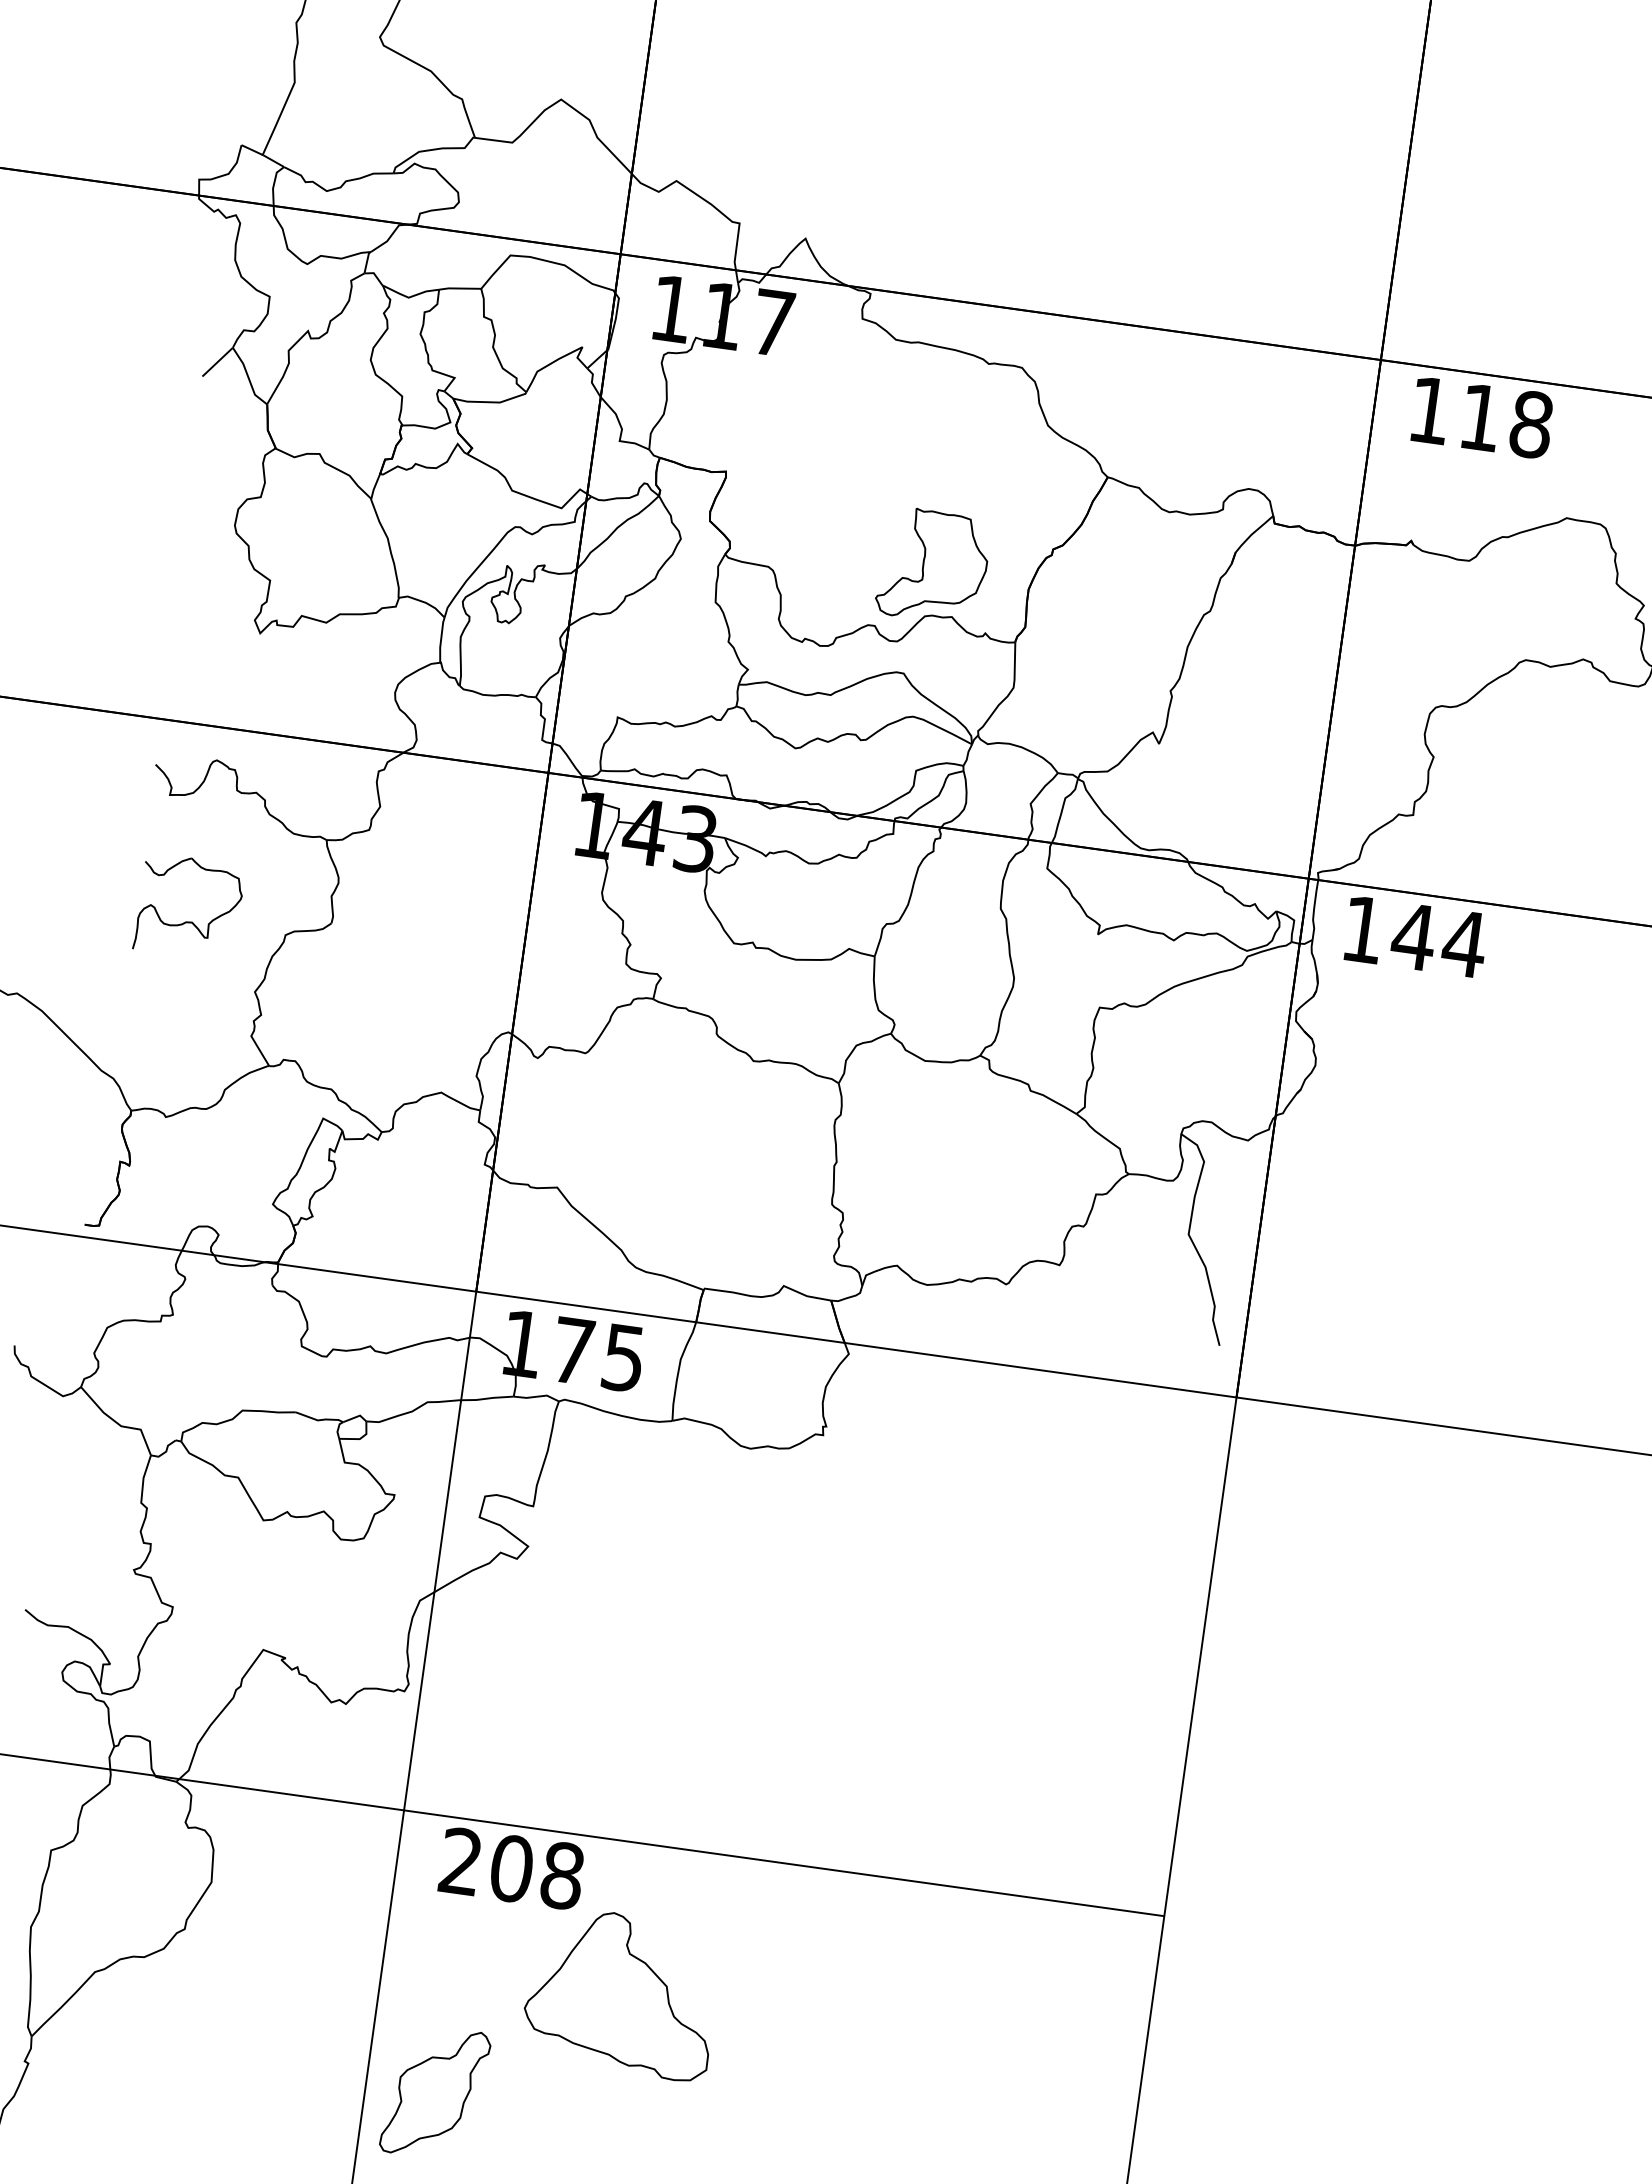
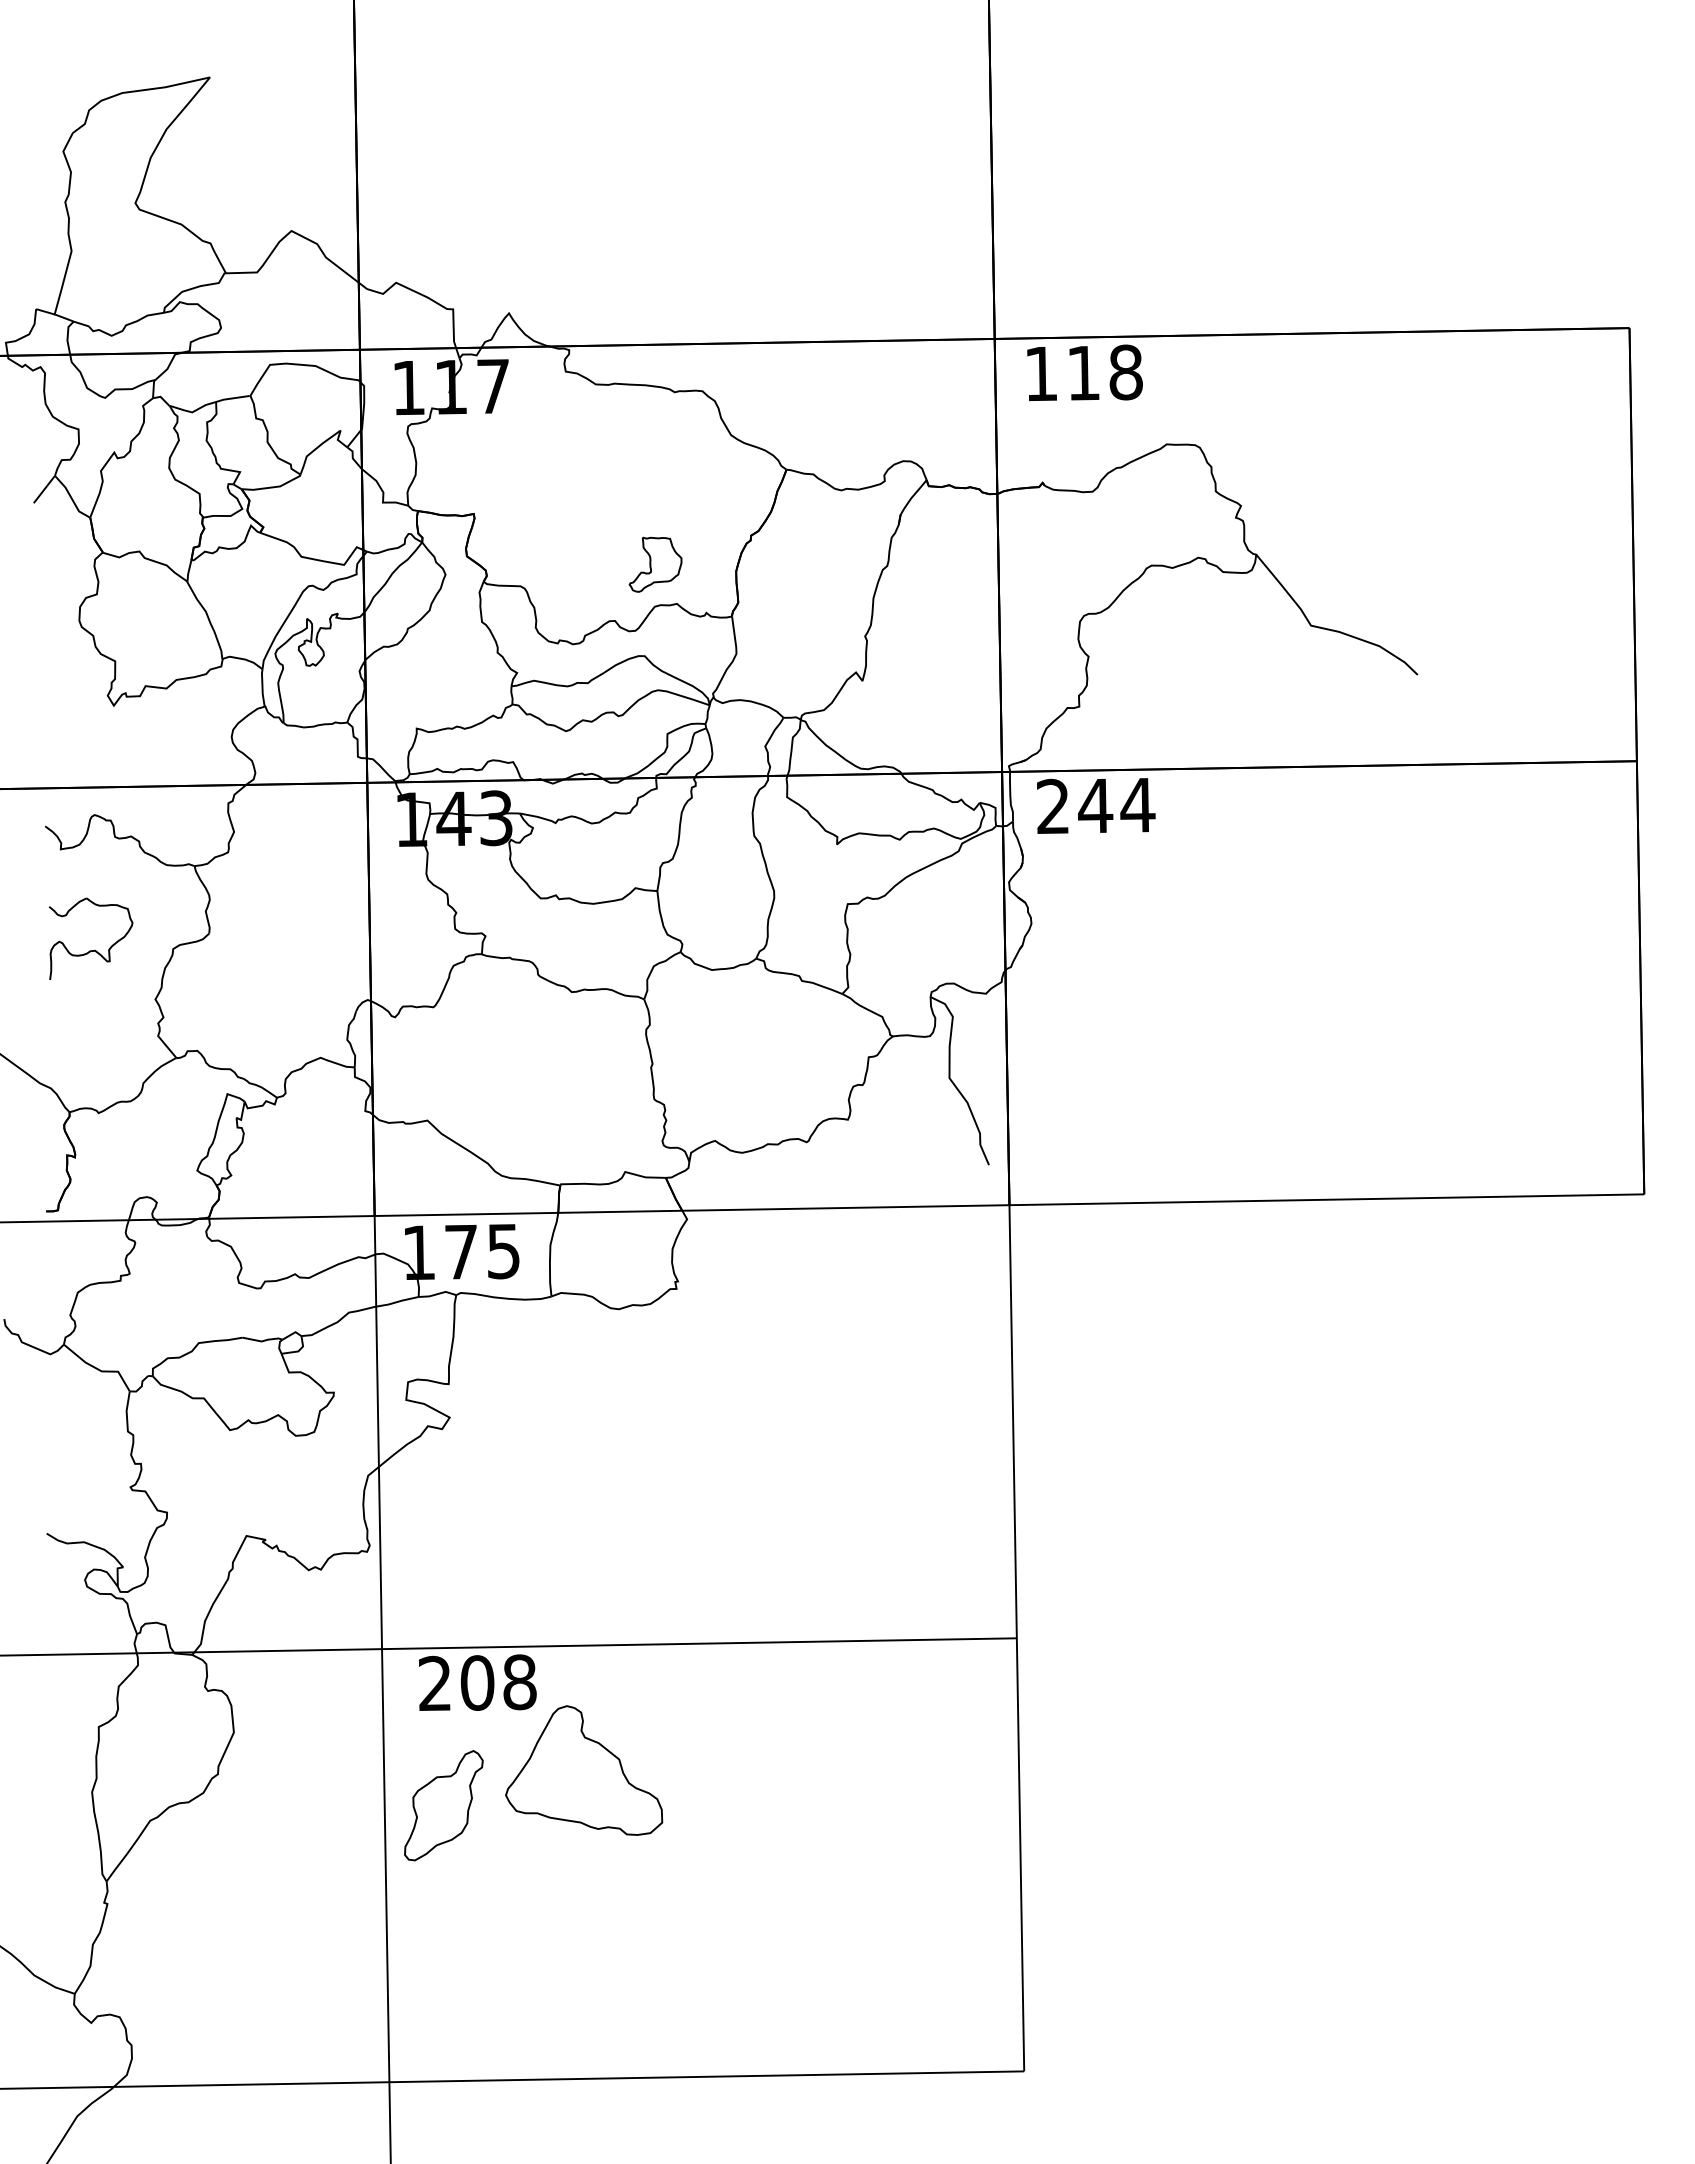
part: (933, 566) -> (655, 564), size x0.6
text: (1362, 928) -> (1052, 805), 144 -> 244
part: (435, 2092) -> (443, 1805), moved

